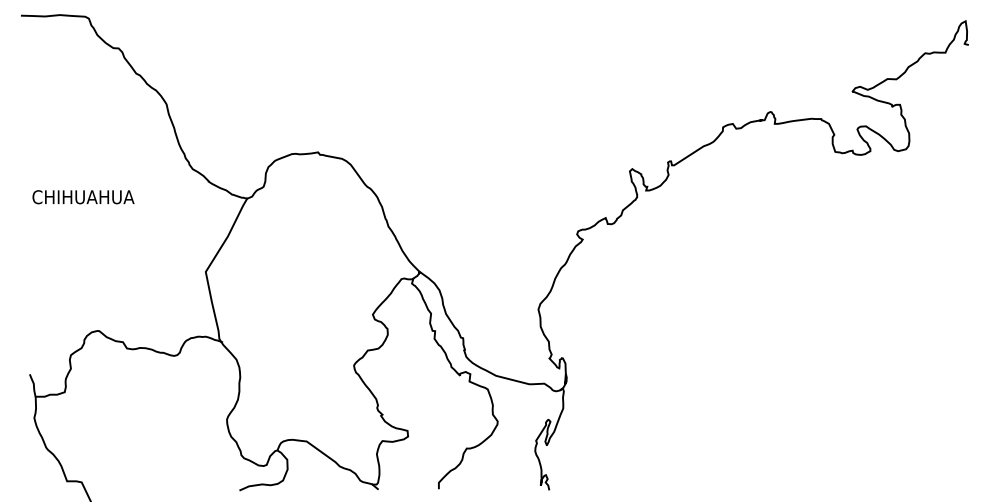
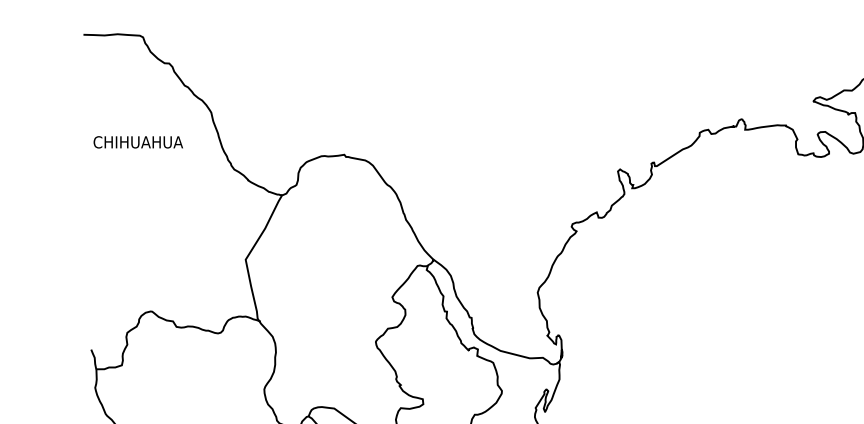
text: (83, 197) -> (138, 142), moved

